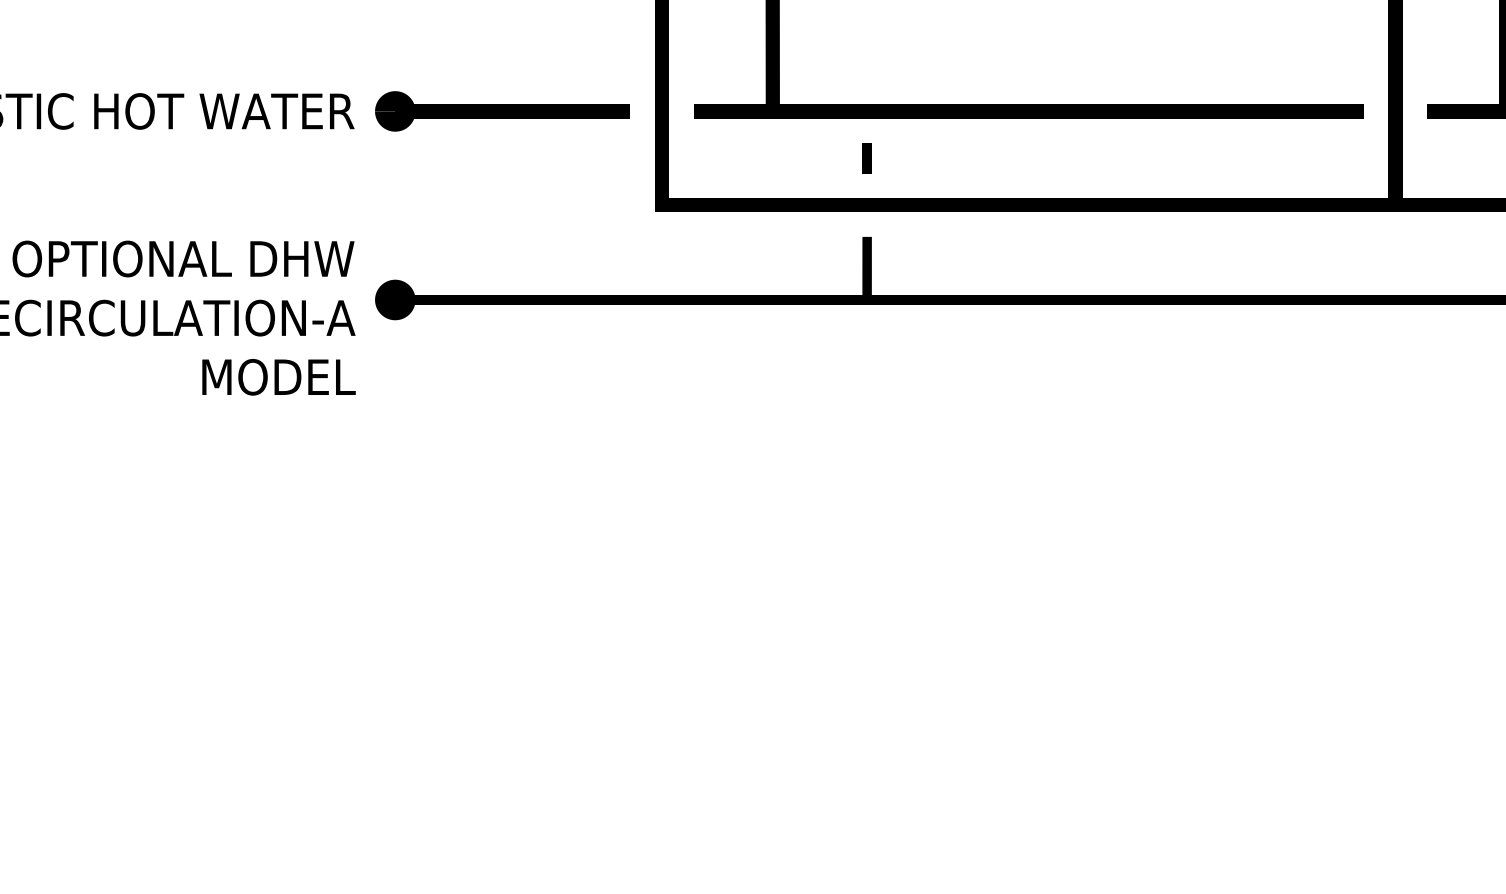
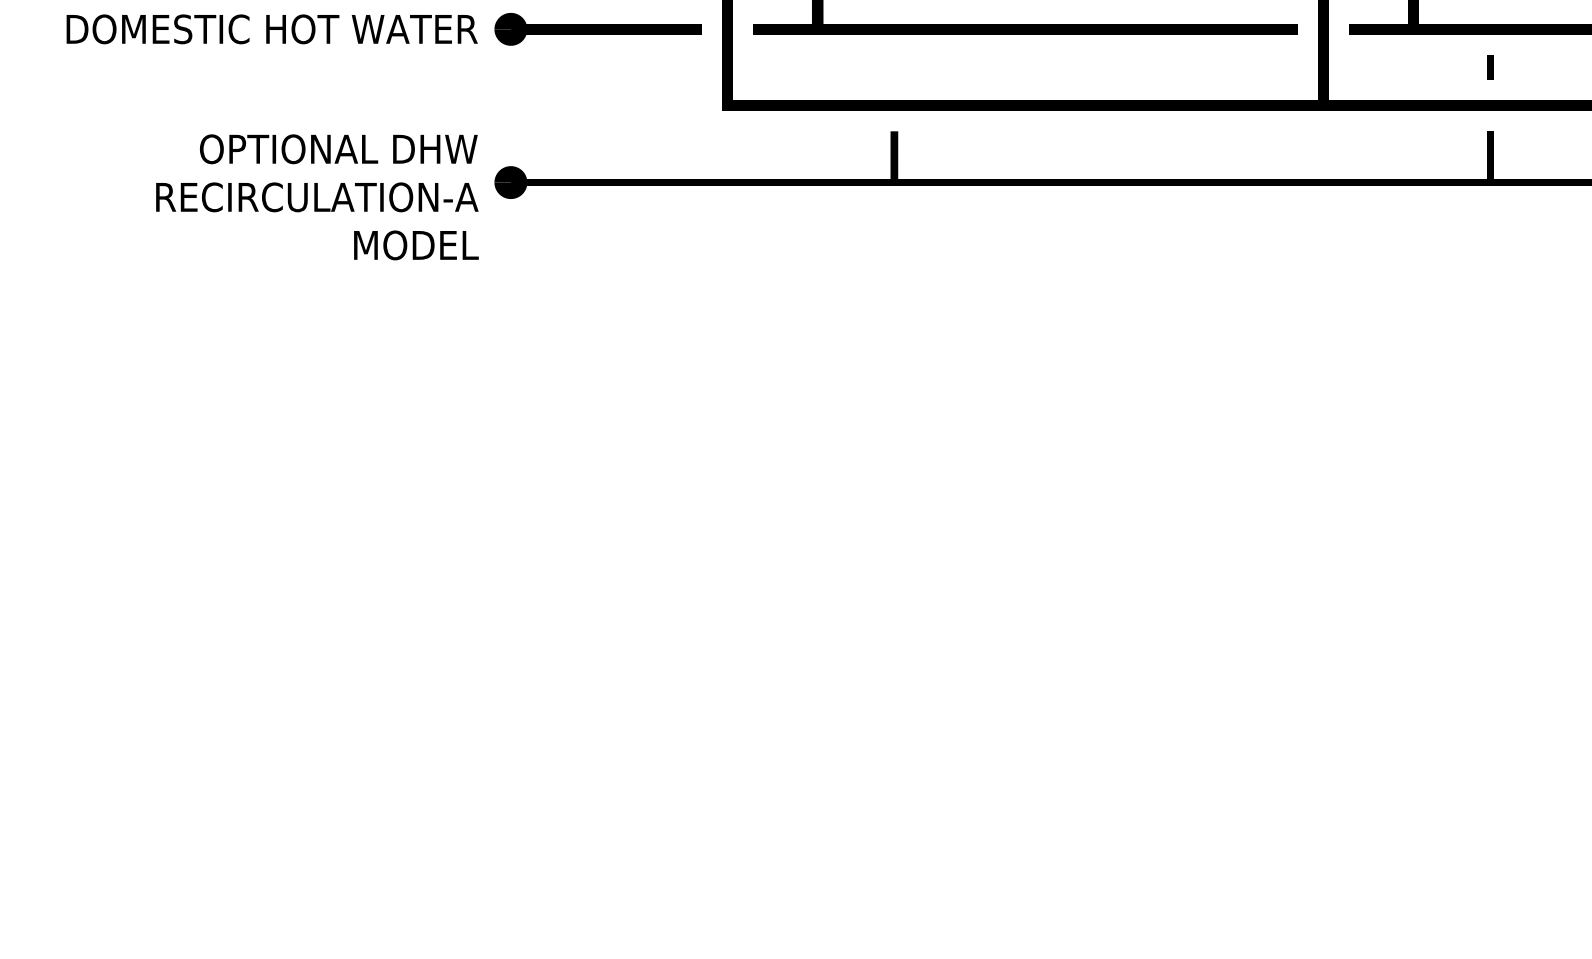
line: (867, 158) -> (894, 67), removed

